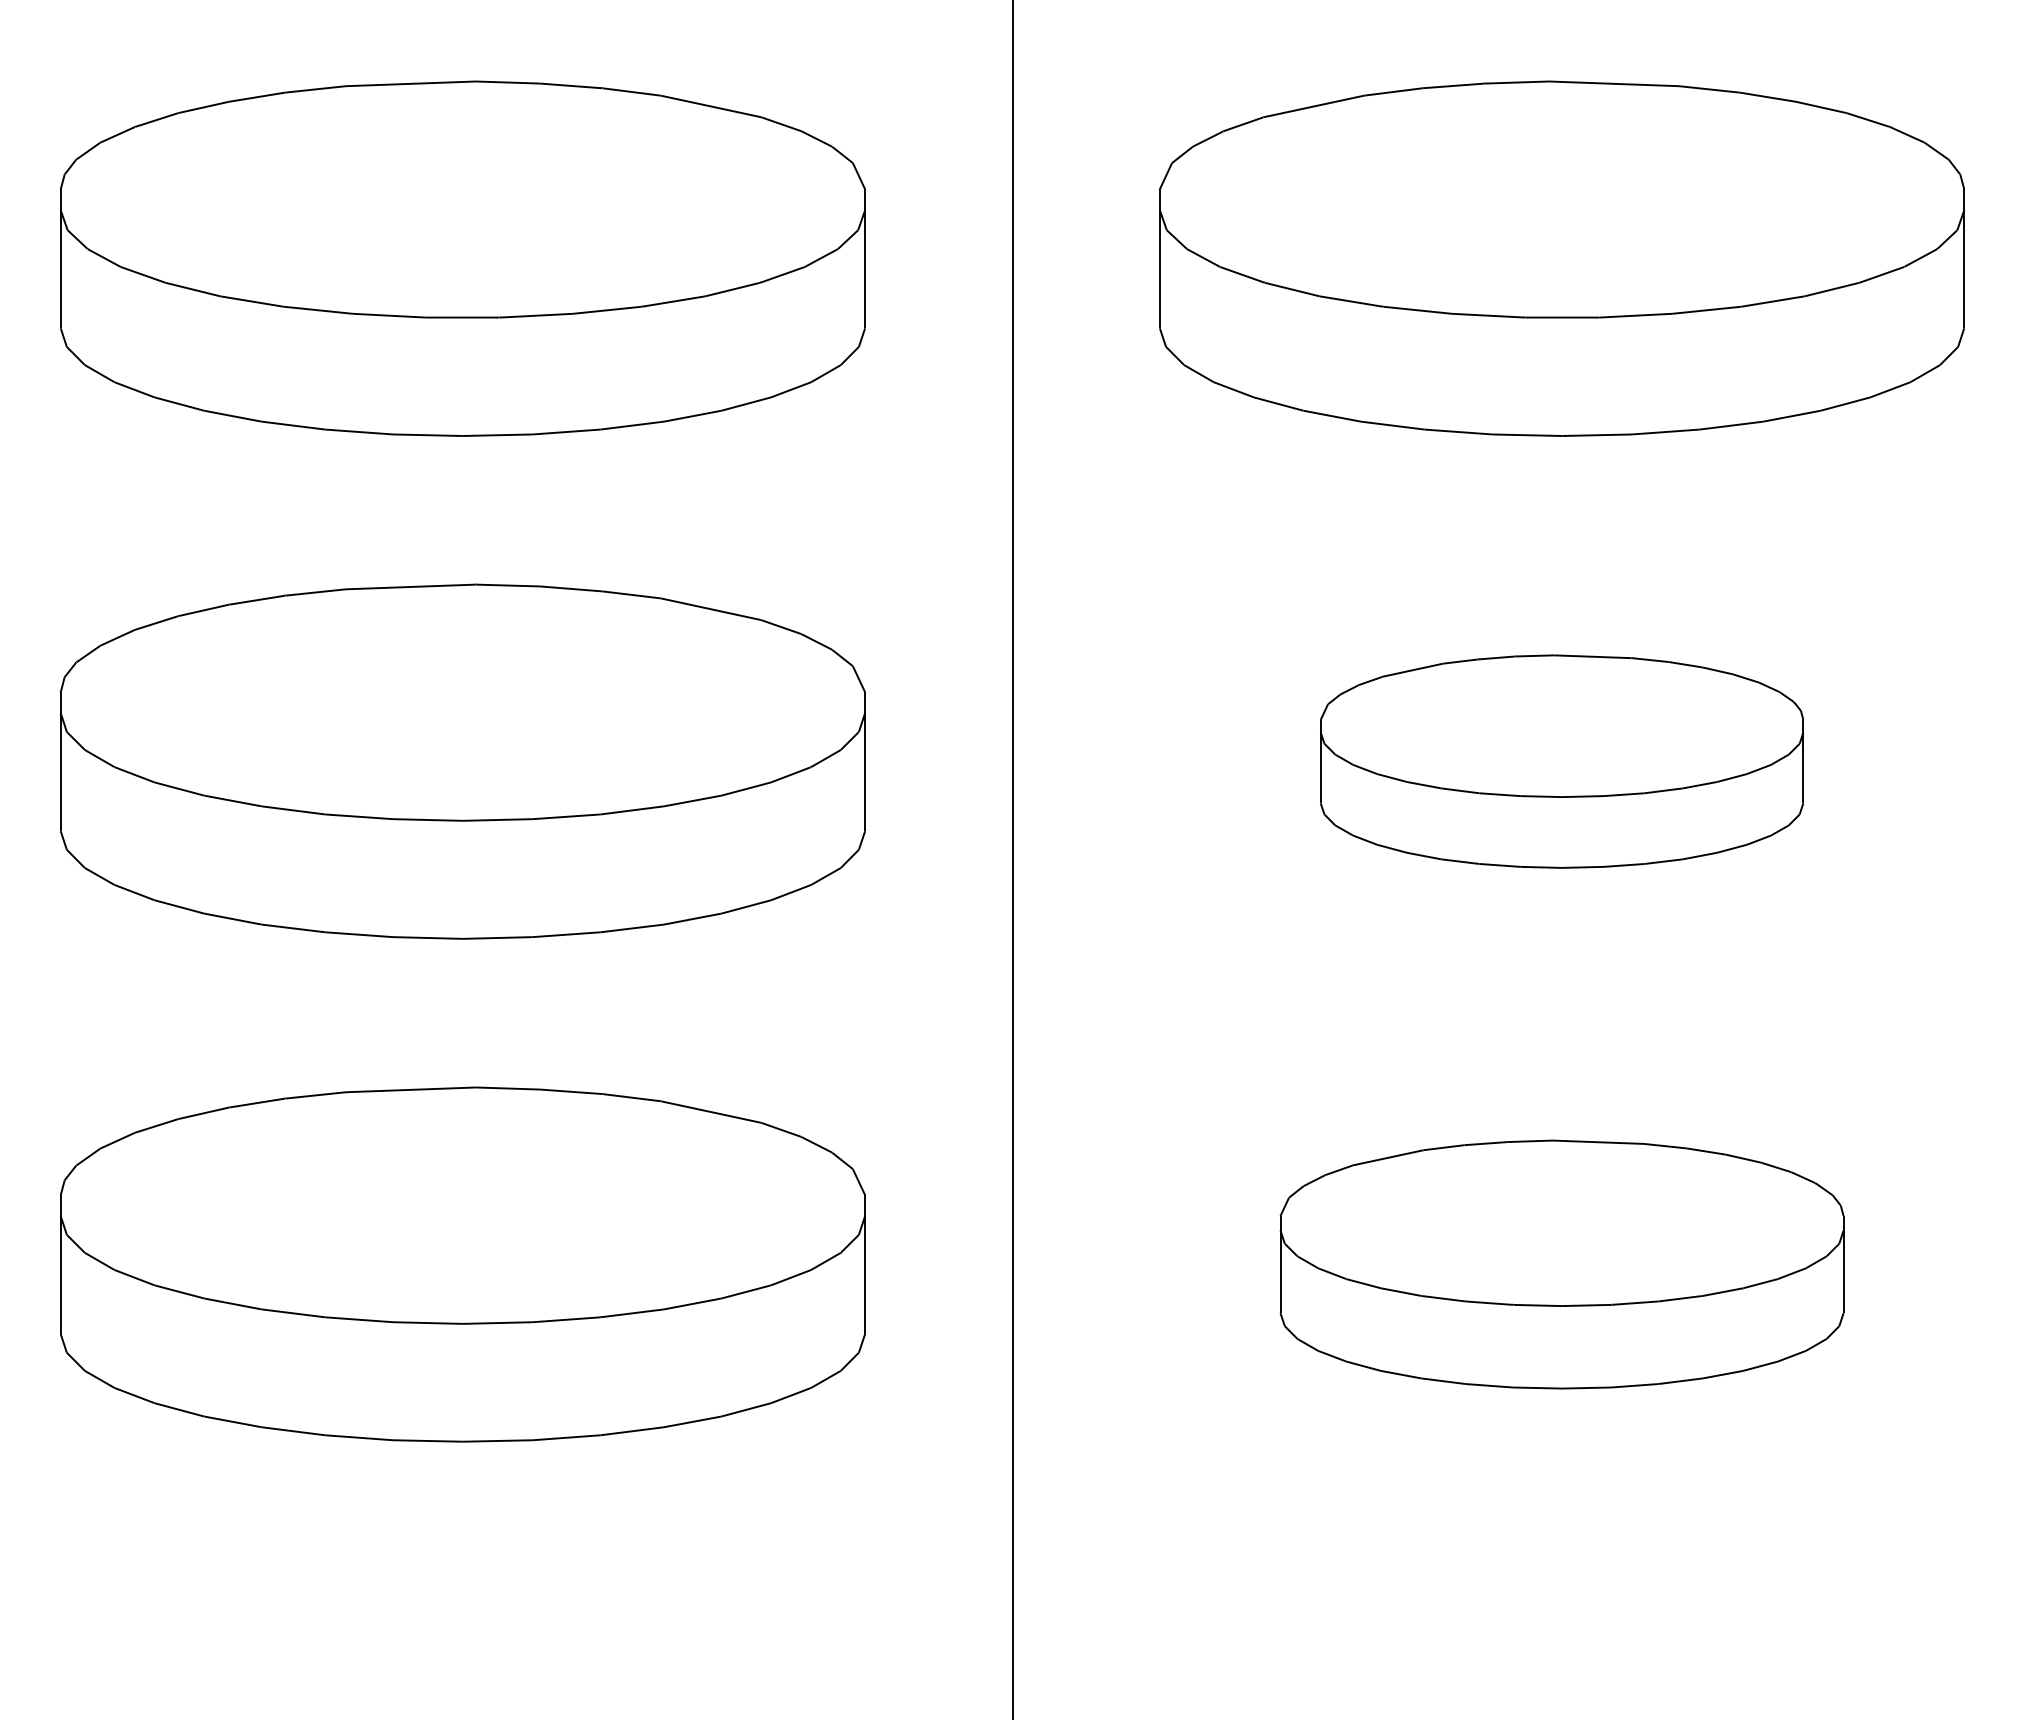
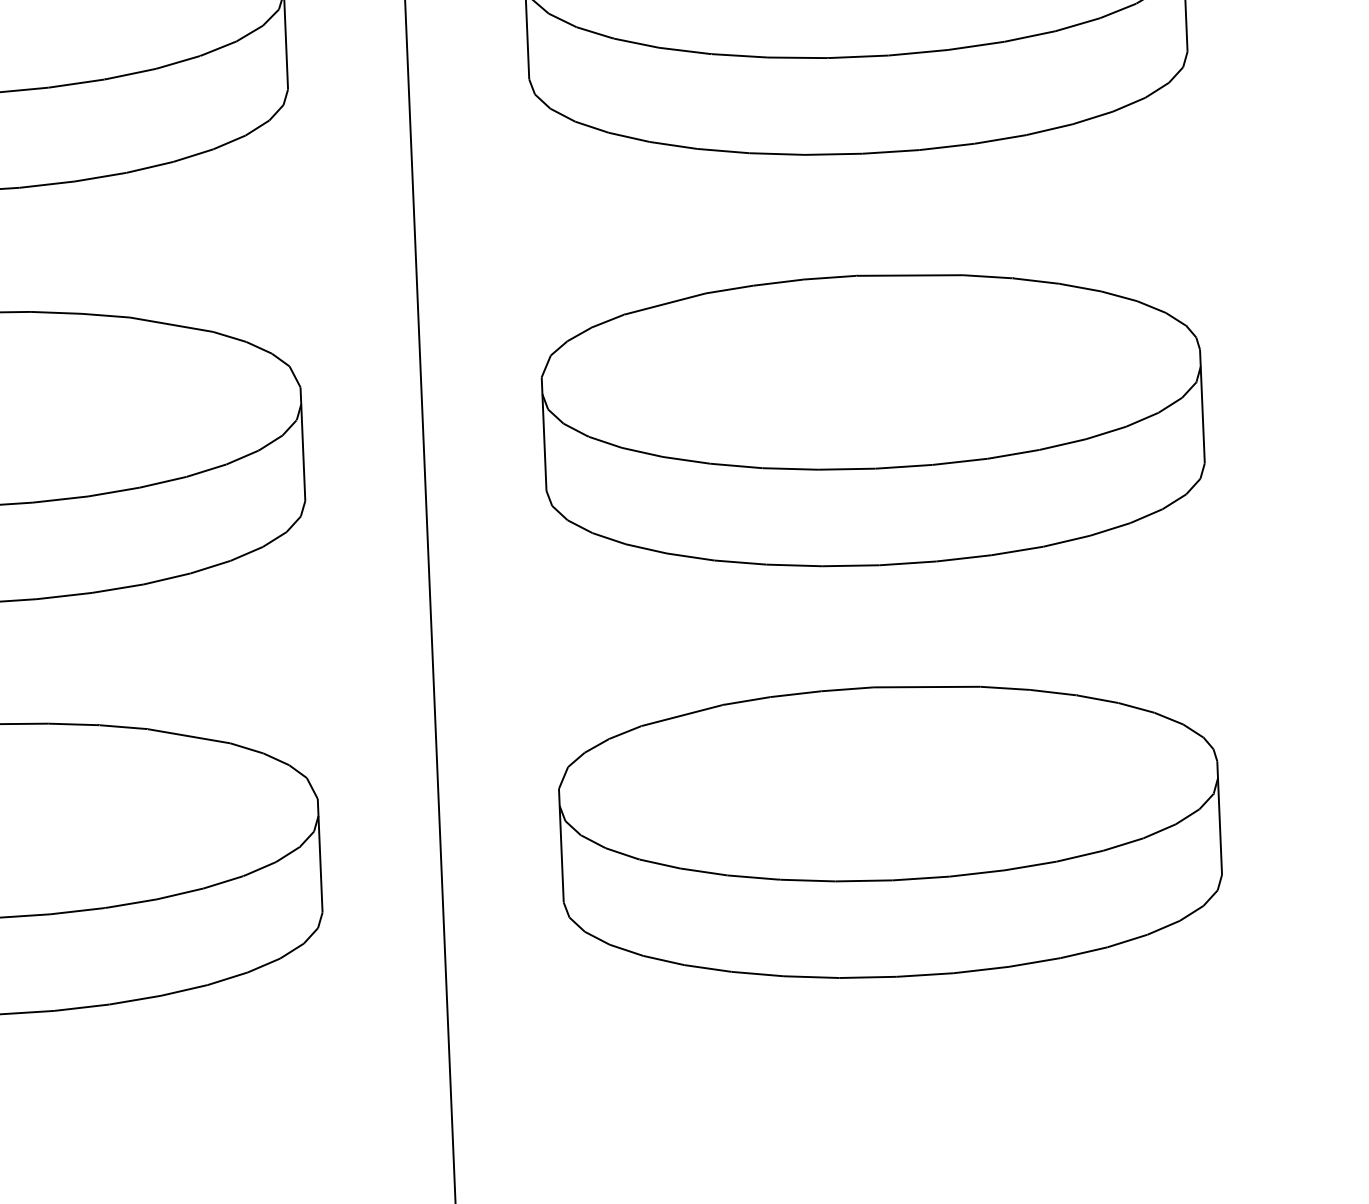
part: (1561, 761) -> (872, 420), size x1.67
part: (1561, 1264) -> (890, 831), size x1.43

